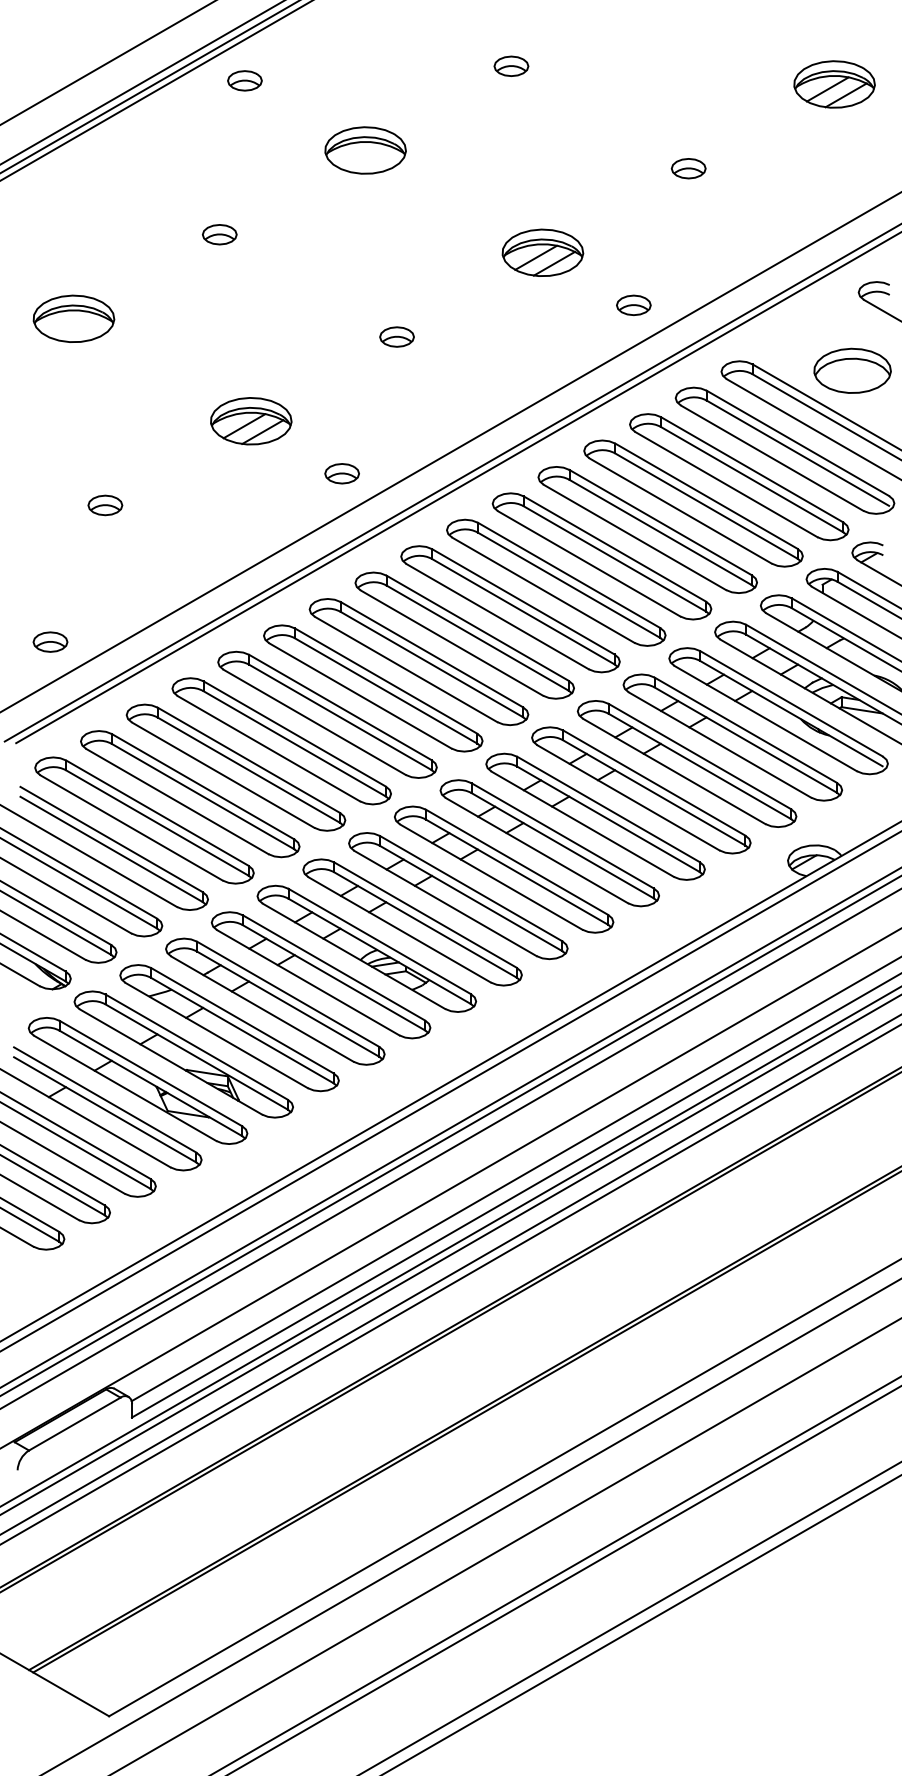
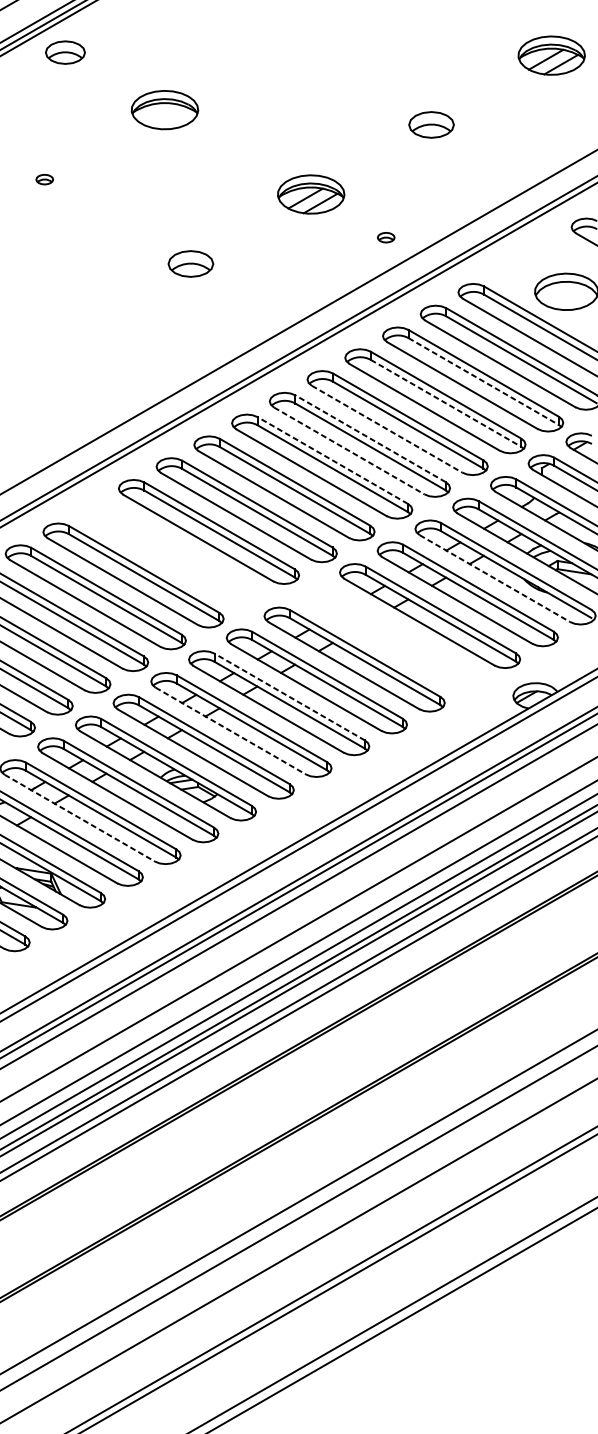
part: (511, 65) -> (285, 39), removed
part: (244, 80) -> (65, 52), size x1.4
part: (688, 168) -> (431, 124), size x1.6
part: (219, 234) -> (44, 179), size x0.6
part: (633, 304) -> (385, 237), size x0.6
part: (396, 336) -> (190, 263), size x1.6
part: (251, 421) -> (70, 333), removed
part: (341, 473) -> (145, 376), removed
line: (752, 479) -> (484, 381), solid -> dashed
line: (706, 506) -> (446, 403), solid -> dashed
line: (635, 537) -> (387, 429), solid -> dashed
line: (614, 548) -> (370, 438), solid -> dashed
line: (589, 564) -> (349, 451), solid -> dashed
line: (568, 575) -> (332, 460), solid -> dashed
part: (373, 688) -> (171, 553), removed
line: (766, 718) -> (495, 578), solid -> dashed
part: (641, 790) -> (392, 637), removed
line: (516, 861) -> (289, 696), solid -> dashed
line: (445, 903) -> (230, 731), solid -> dashed
line: (262, 1009) -> (79, 818), solid -> dashed

